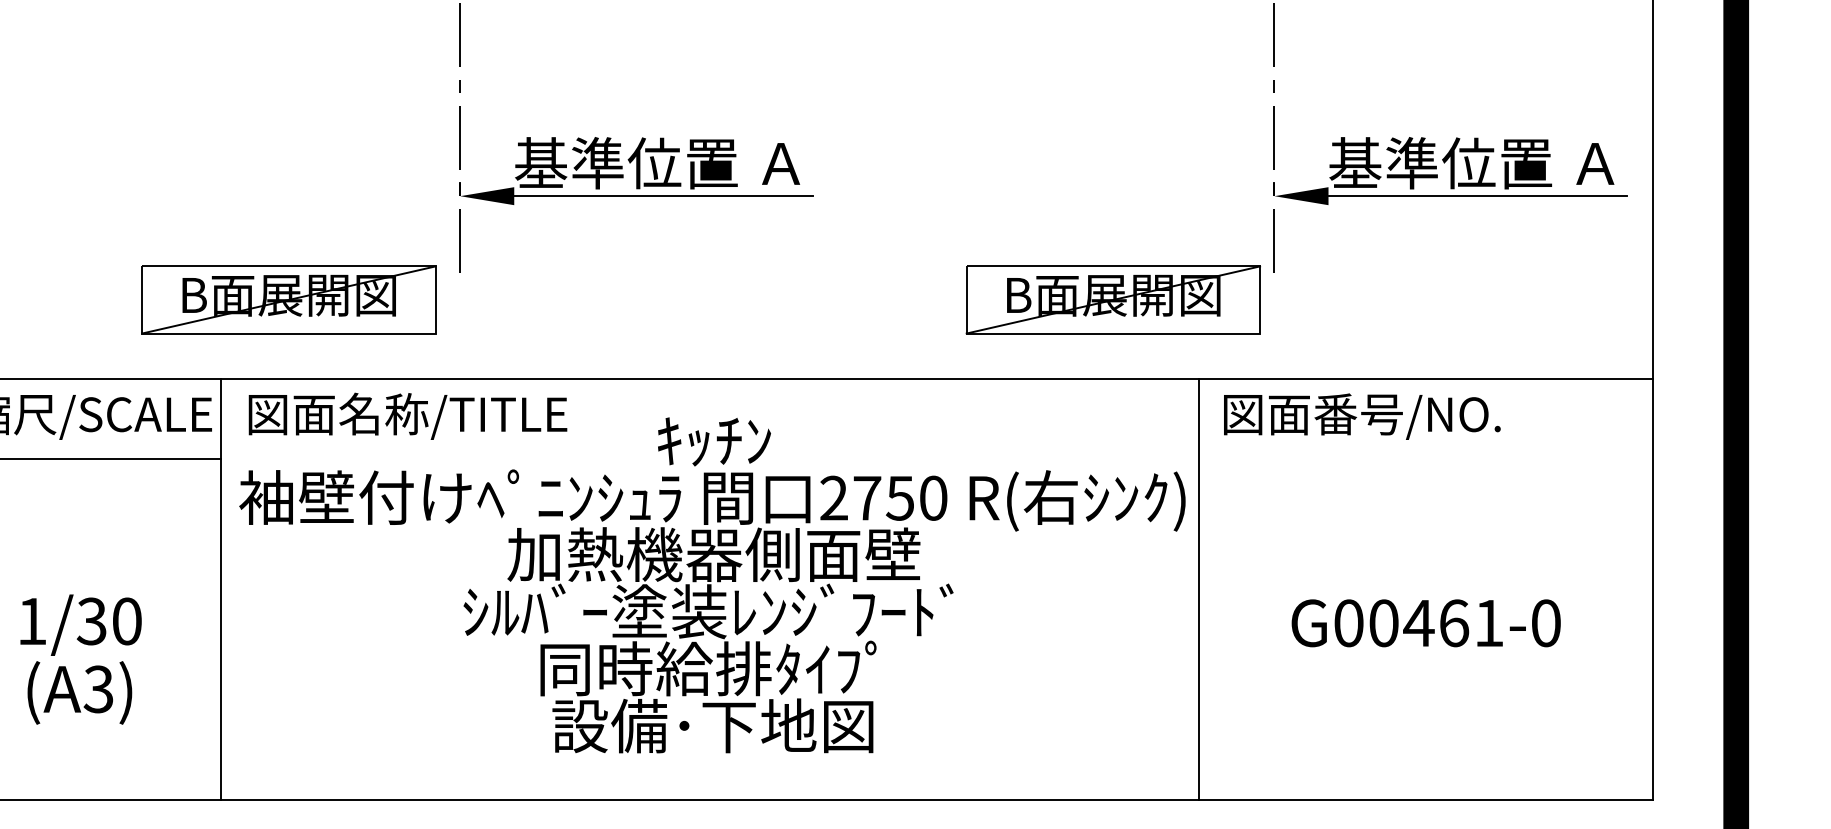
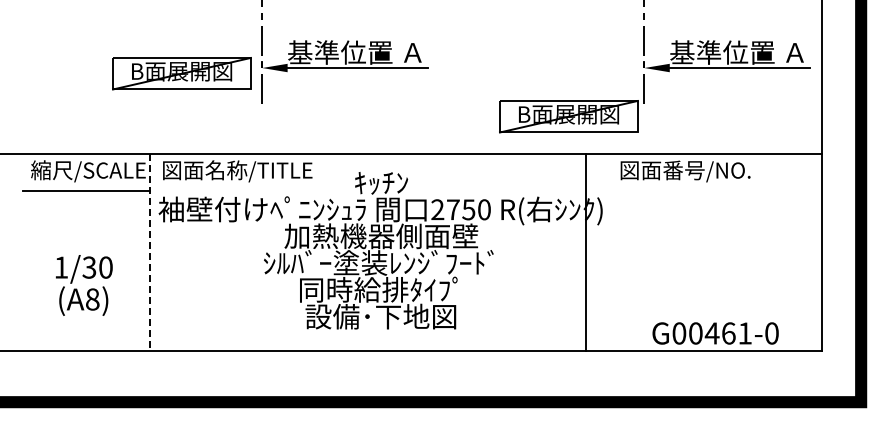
part: (288, 299) -> (181, 73), moved
line: (219, 589) -> (149, 252), solid -> dashed
line: (1200, 589) -> (586, 252), moved
text: (1425, 623) -> (715, 333), moved
text: (98, 689) -> (92, 299), (A3) -> (A8)

